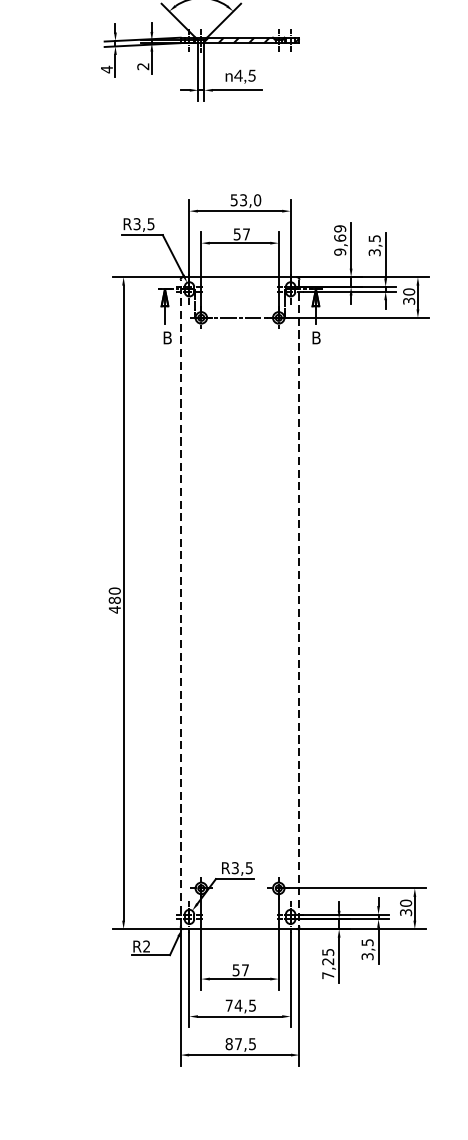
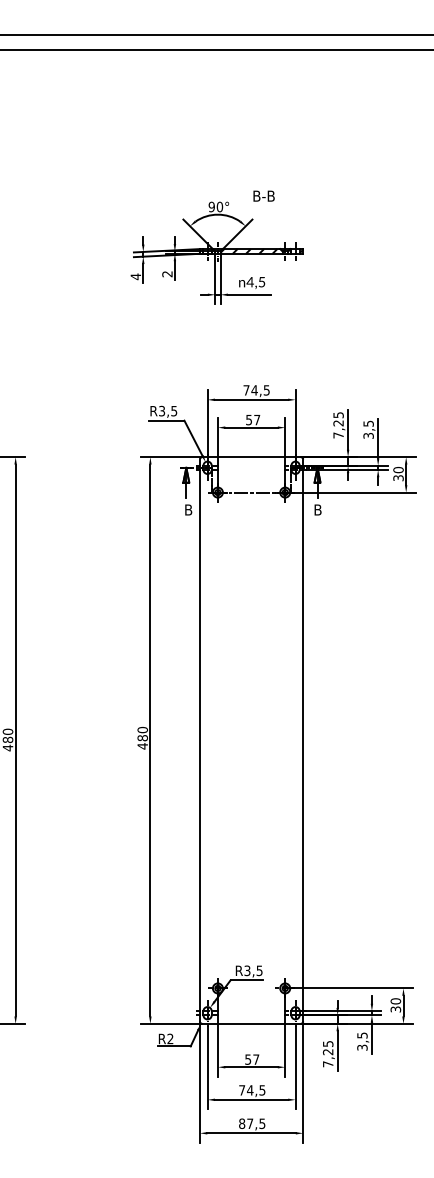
text: (245, 200) -> (256, 390), 53,0 -> 74,5
text: (340, 240) -> (338, 425), 9,69 -> 7,25
line: (180, 603) -> (199, 740), dashed -> solid
line: (299, 603) -> (303, 740), dashed -> solid

